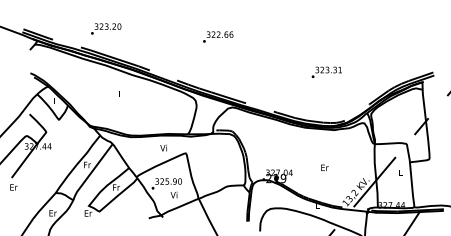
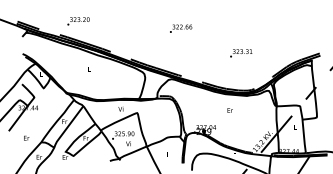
text: (218, 36) -> (181, 28), moved
text: (324, 167) -> (229, 110), moved
text: (13, 187) -> (26, 138), moved

